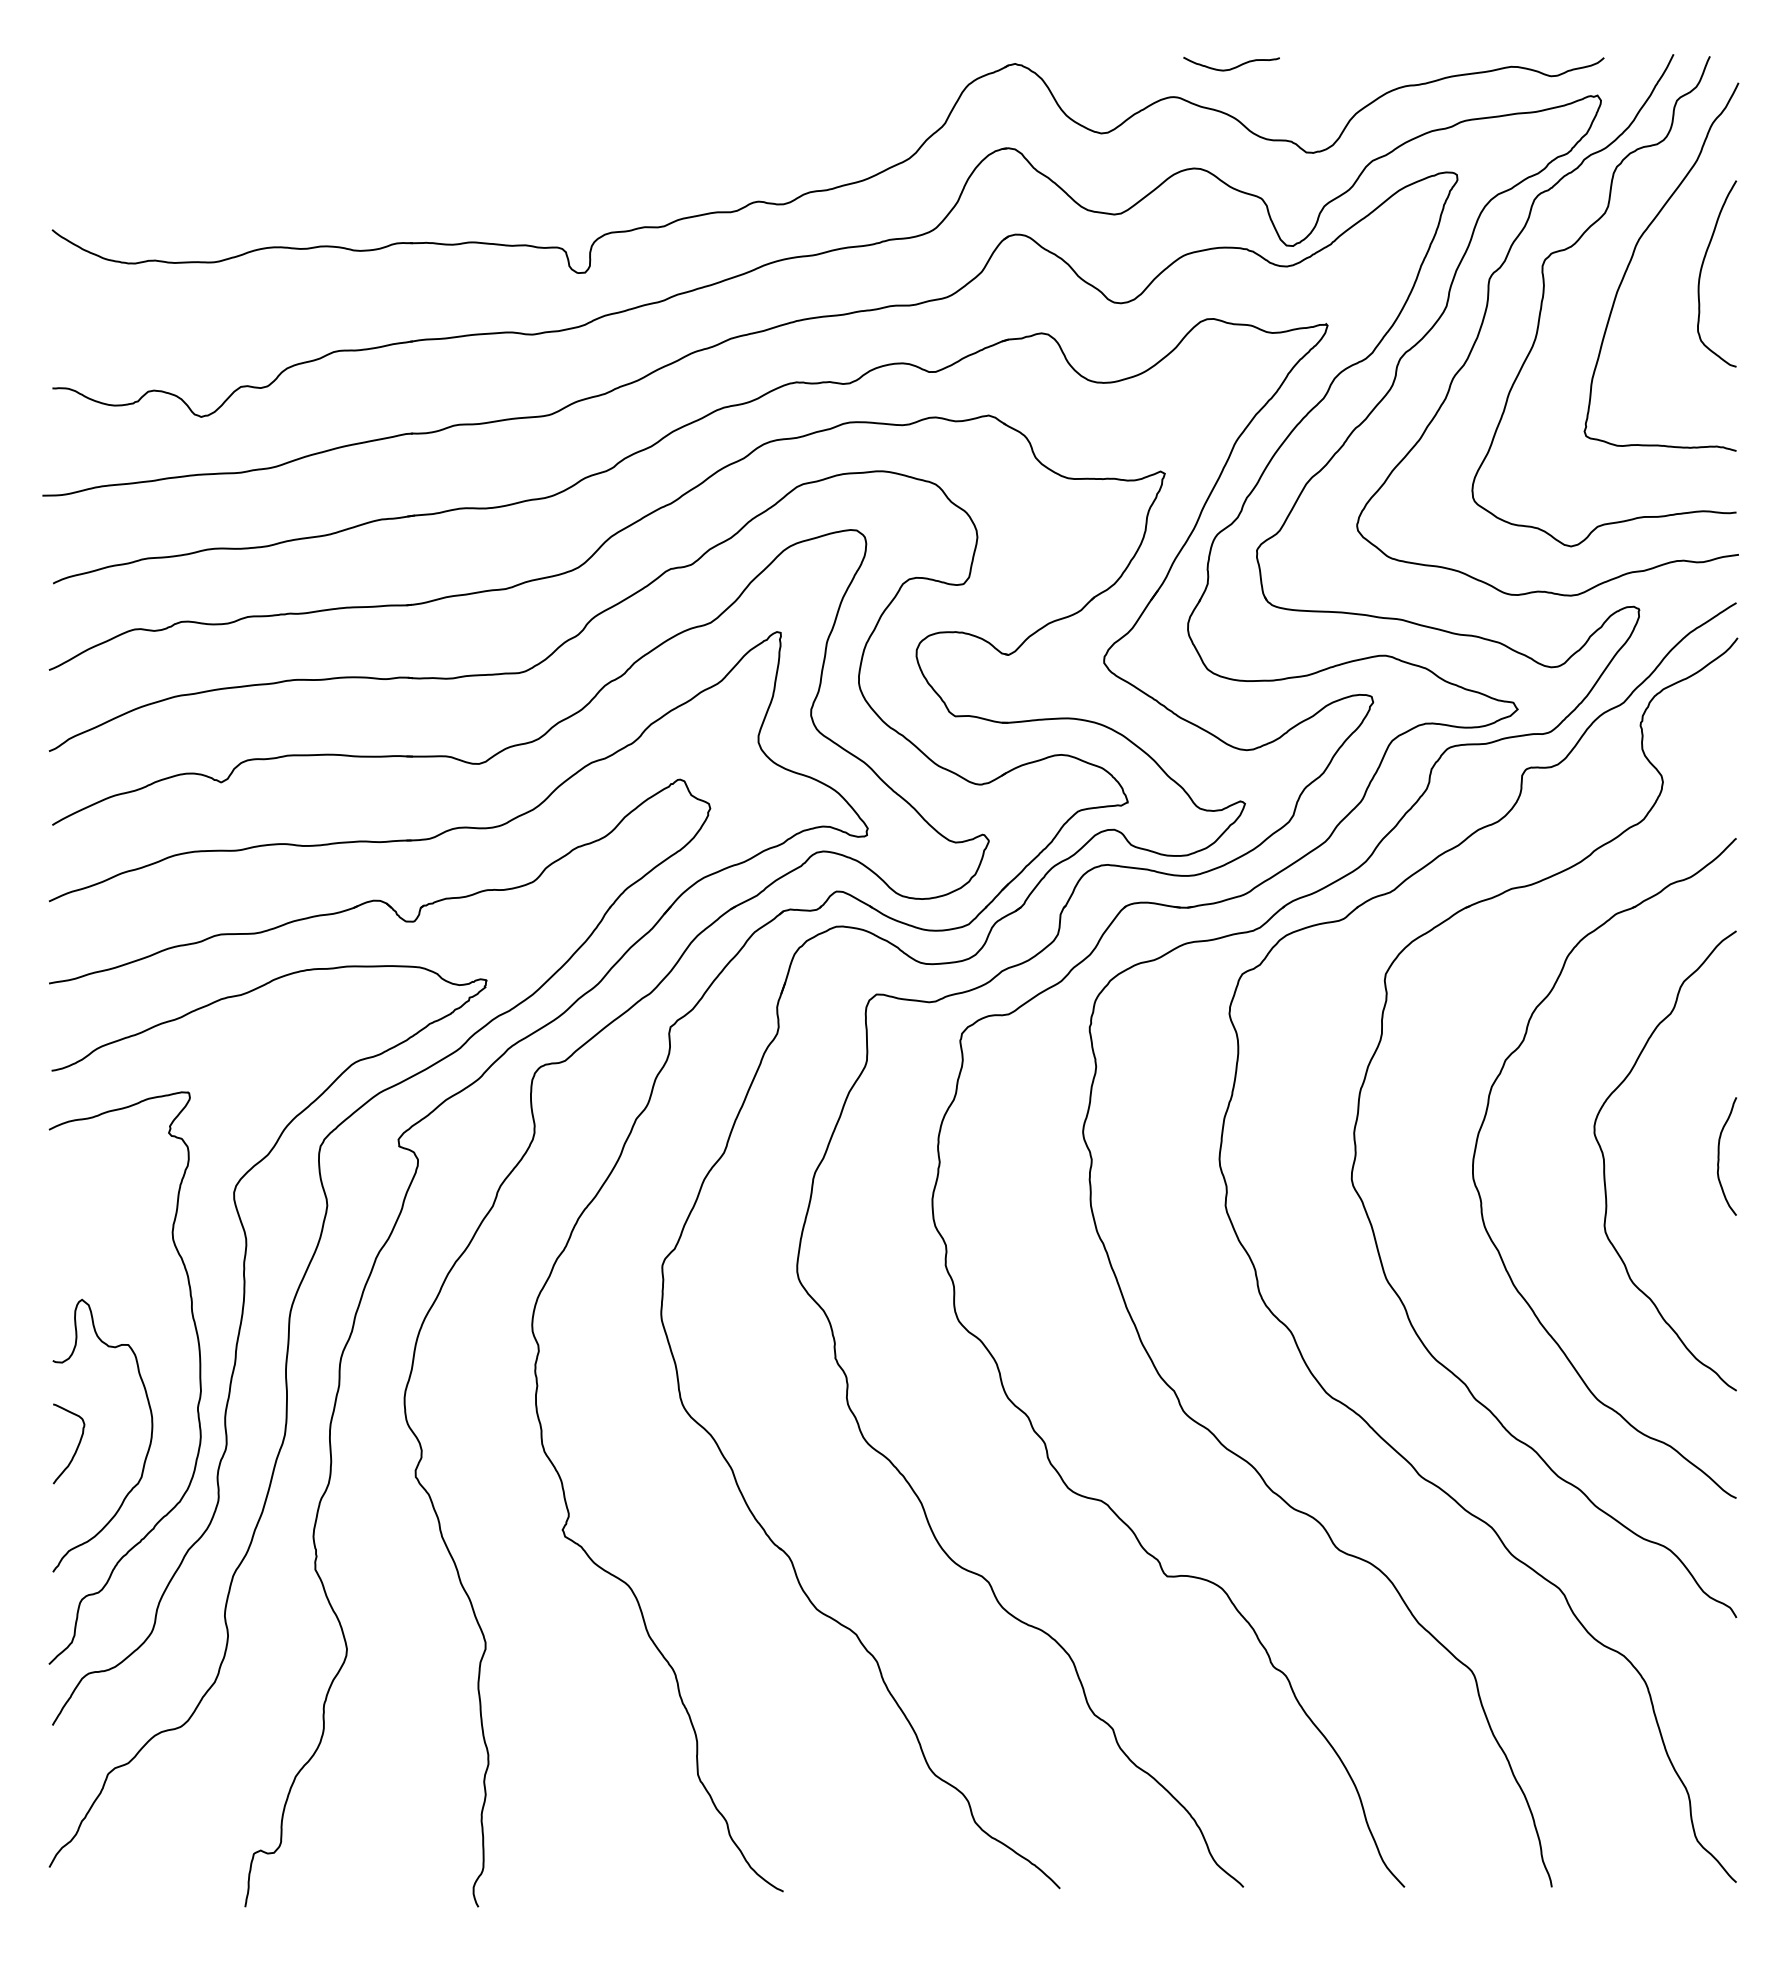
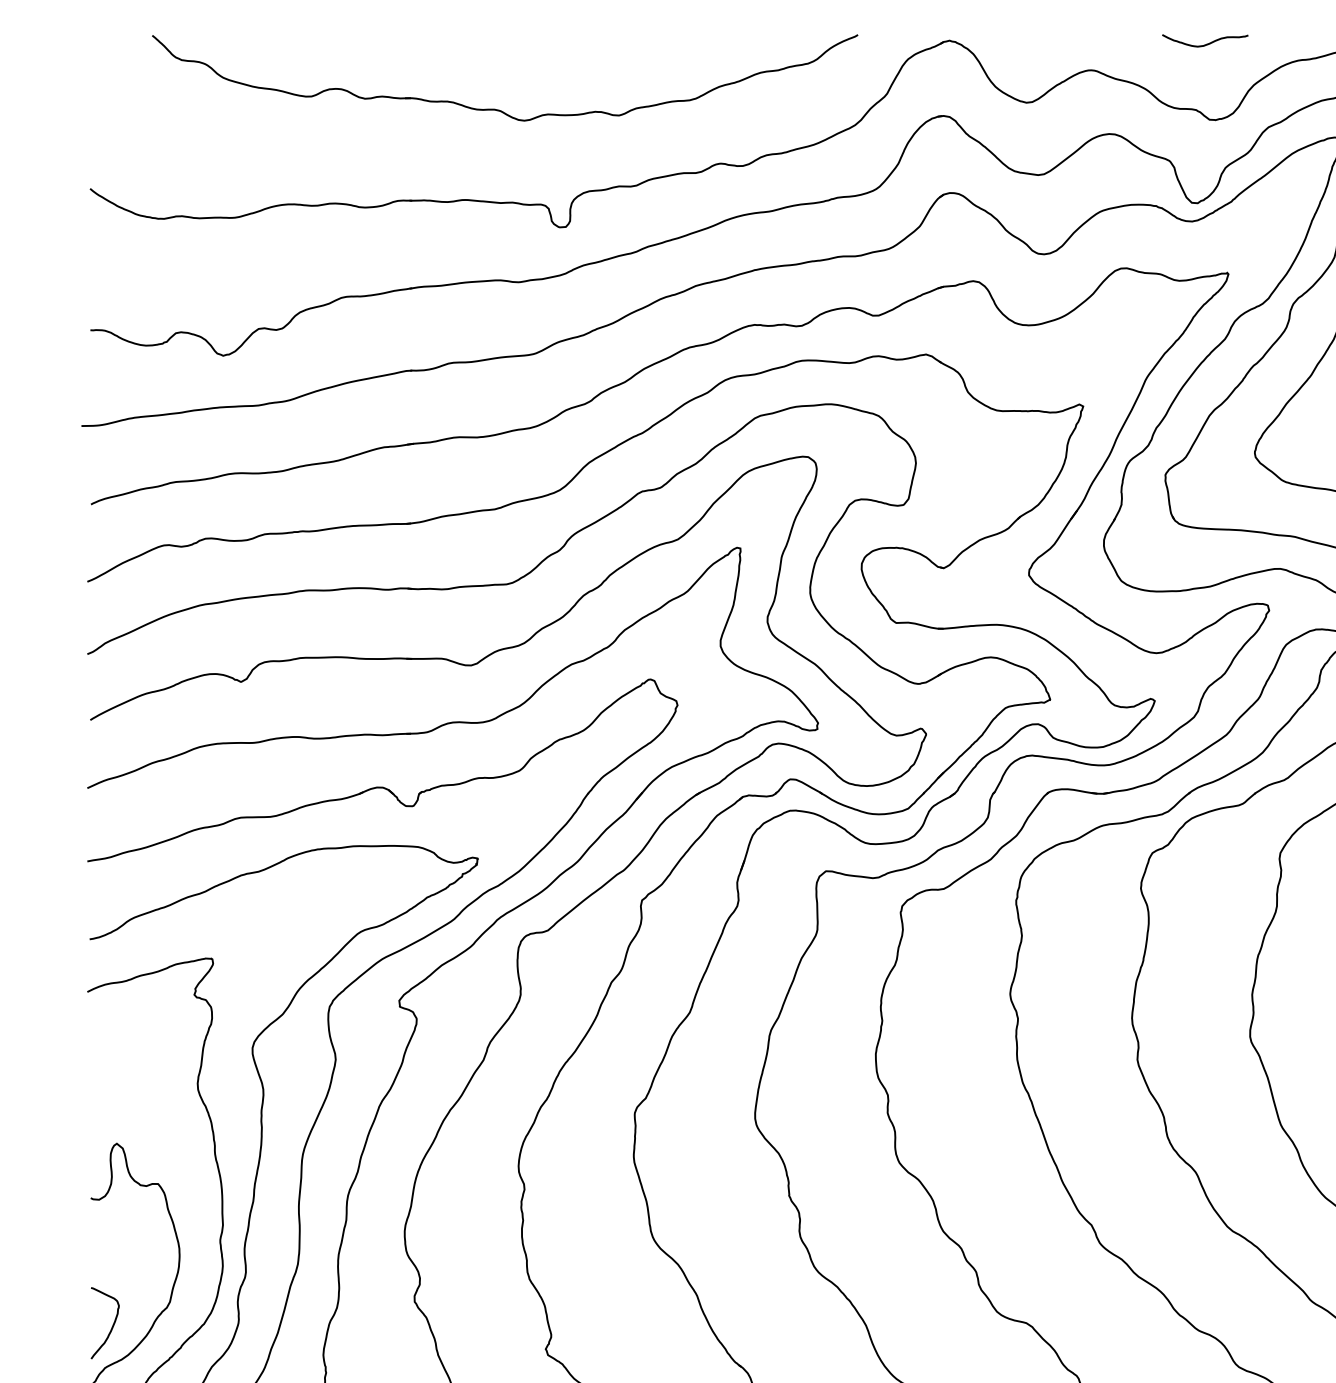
curve: (1232, 67) -> (1206, 43), moved
part: (507, 140) -> (496, 109), added
curve: (76, 1447) -> (111, 1326), moved

